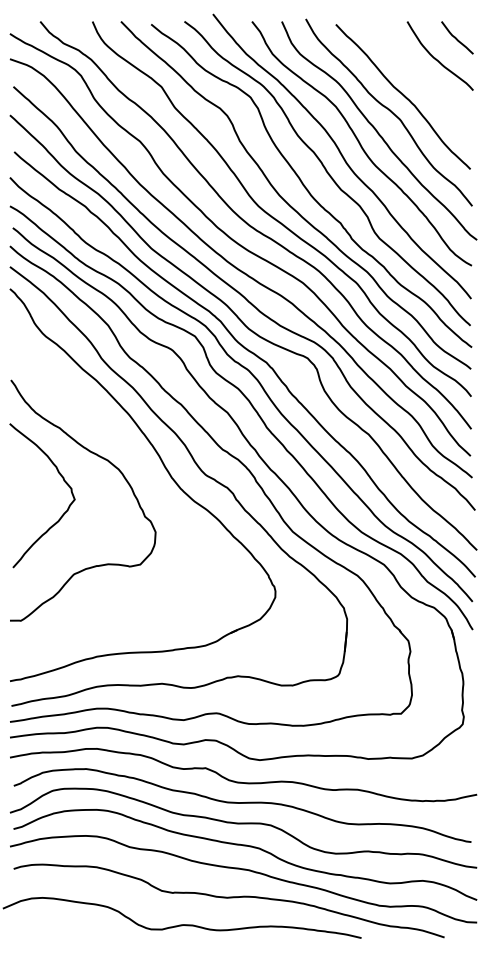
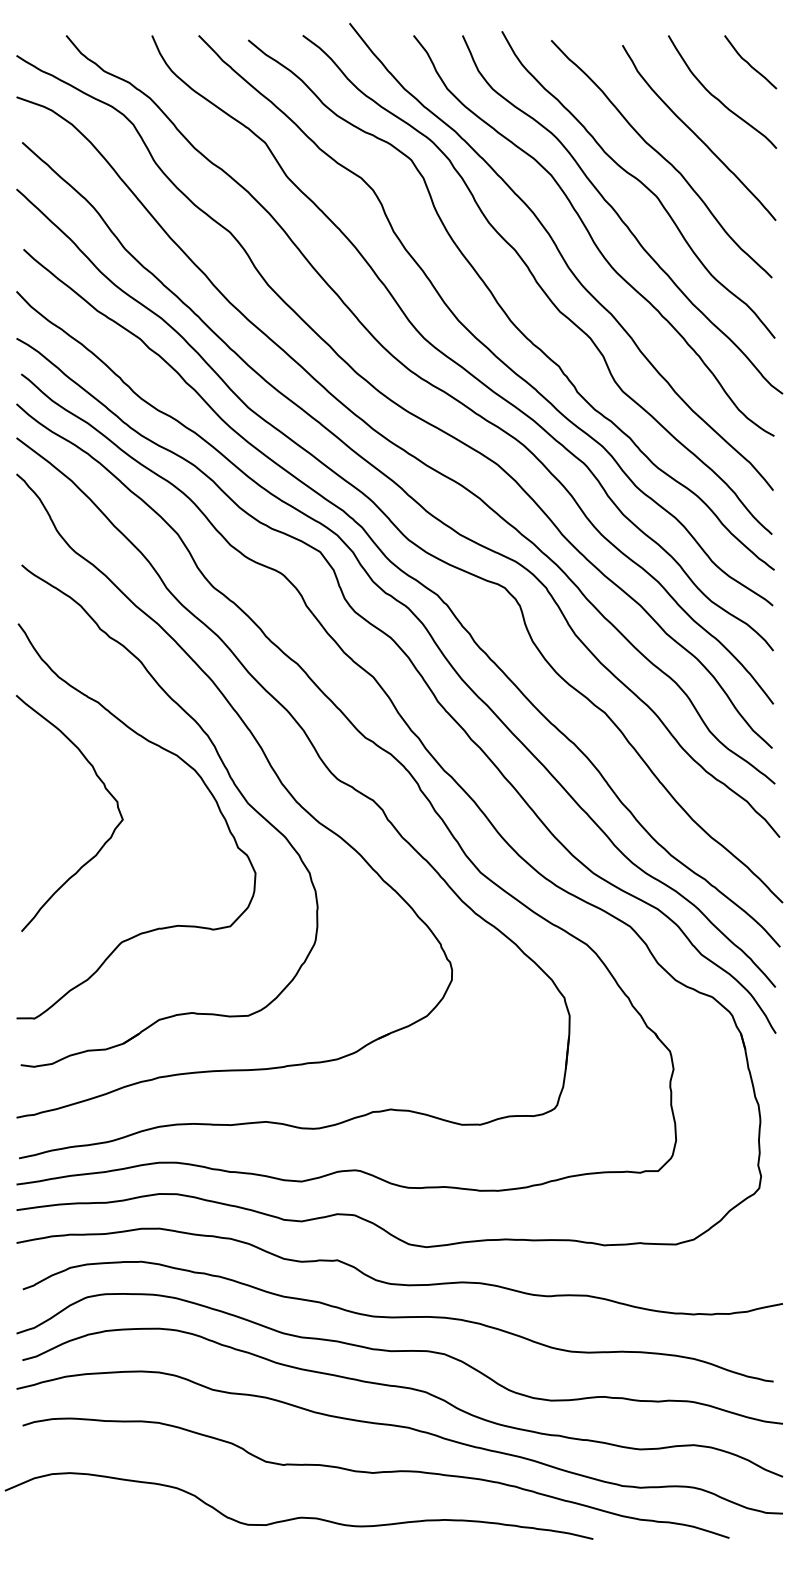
curve: (424, 81) -> (696, 133), added
part: (139, 474) -> (229, 778), added

